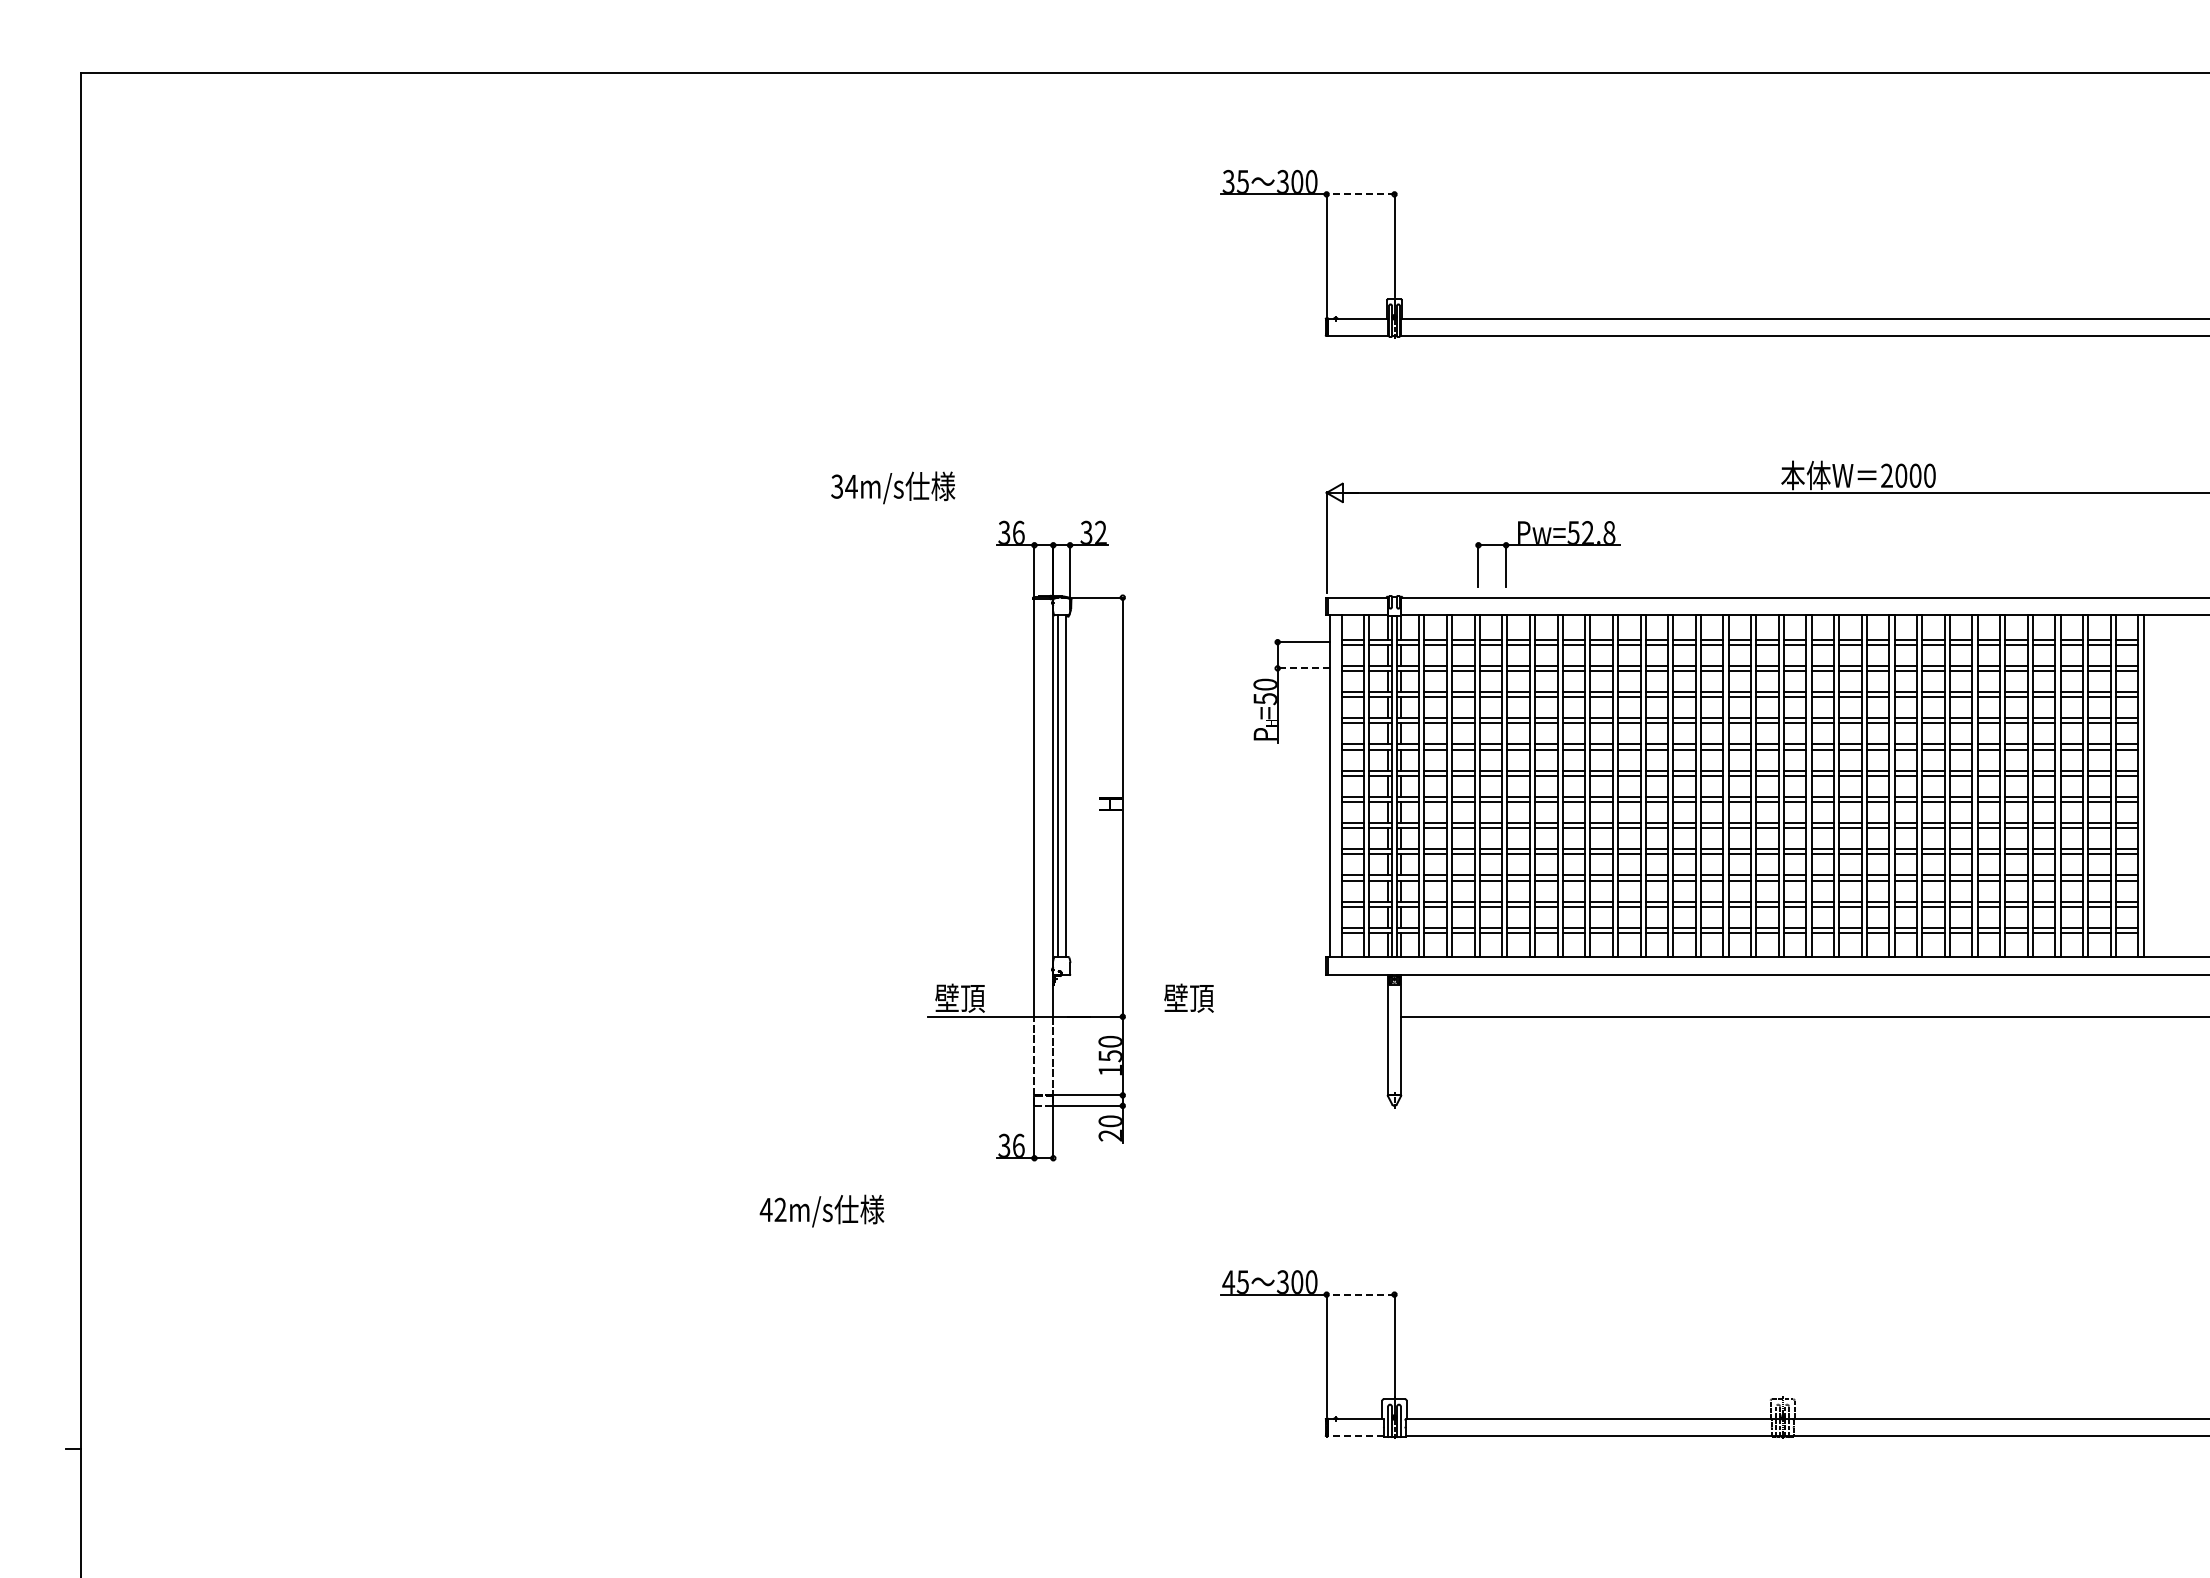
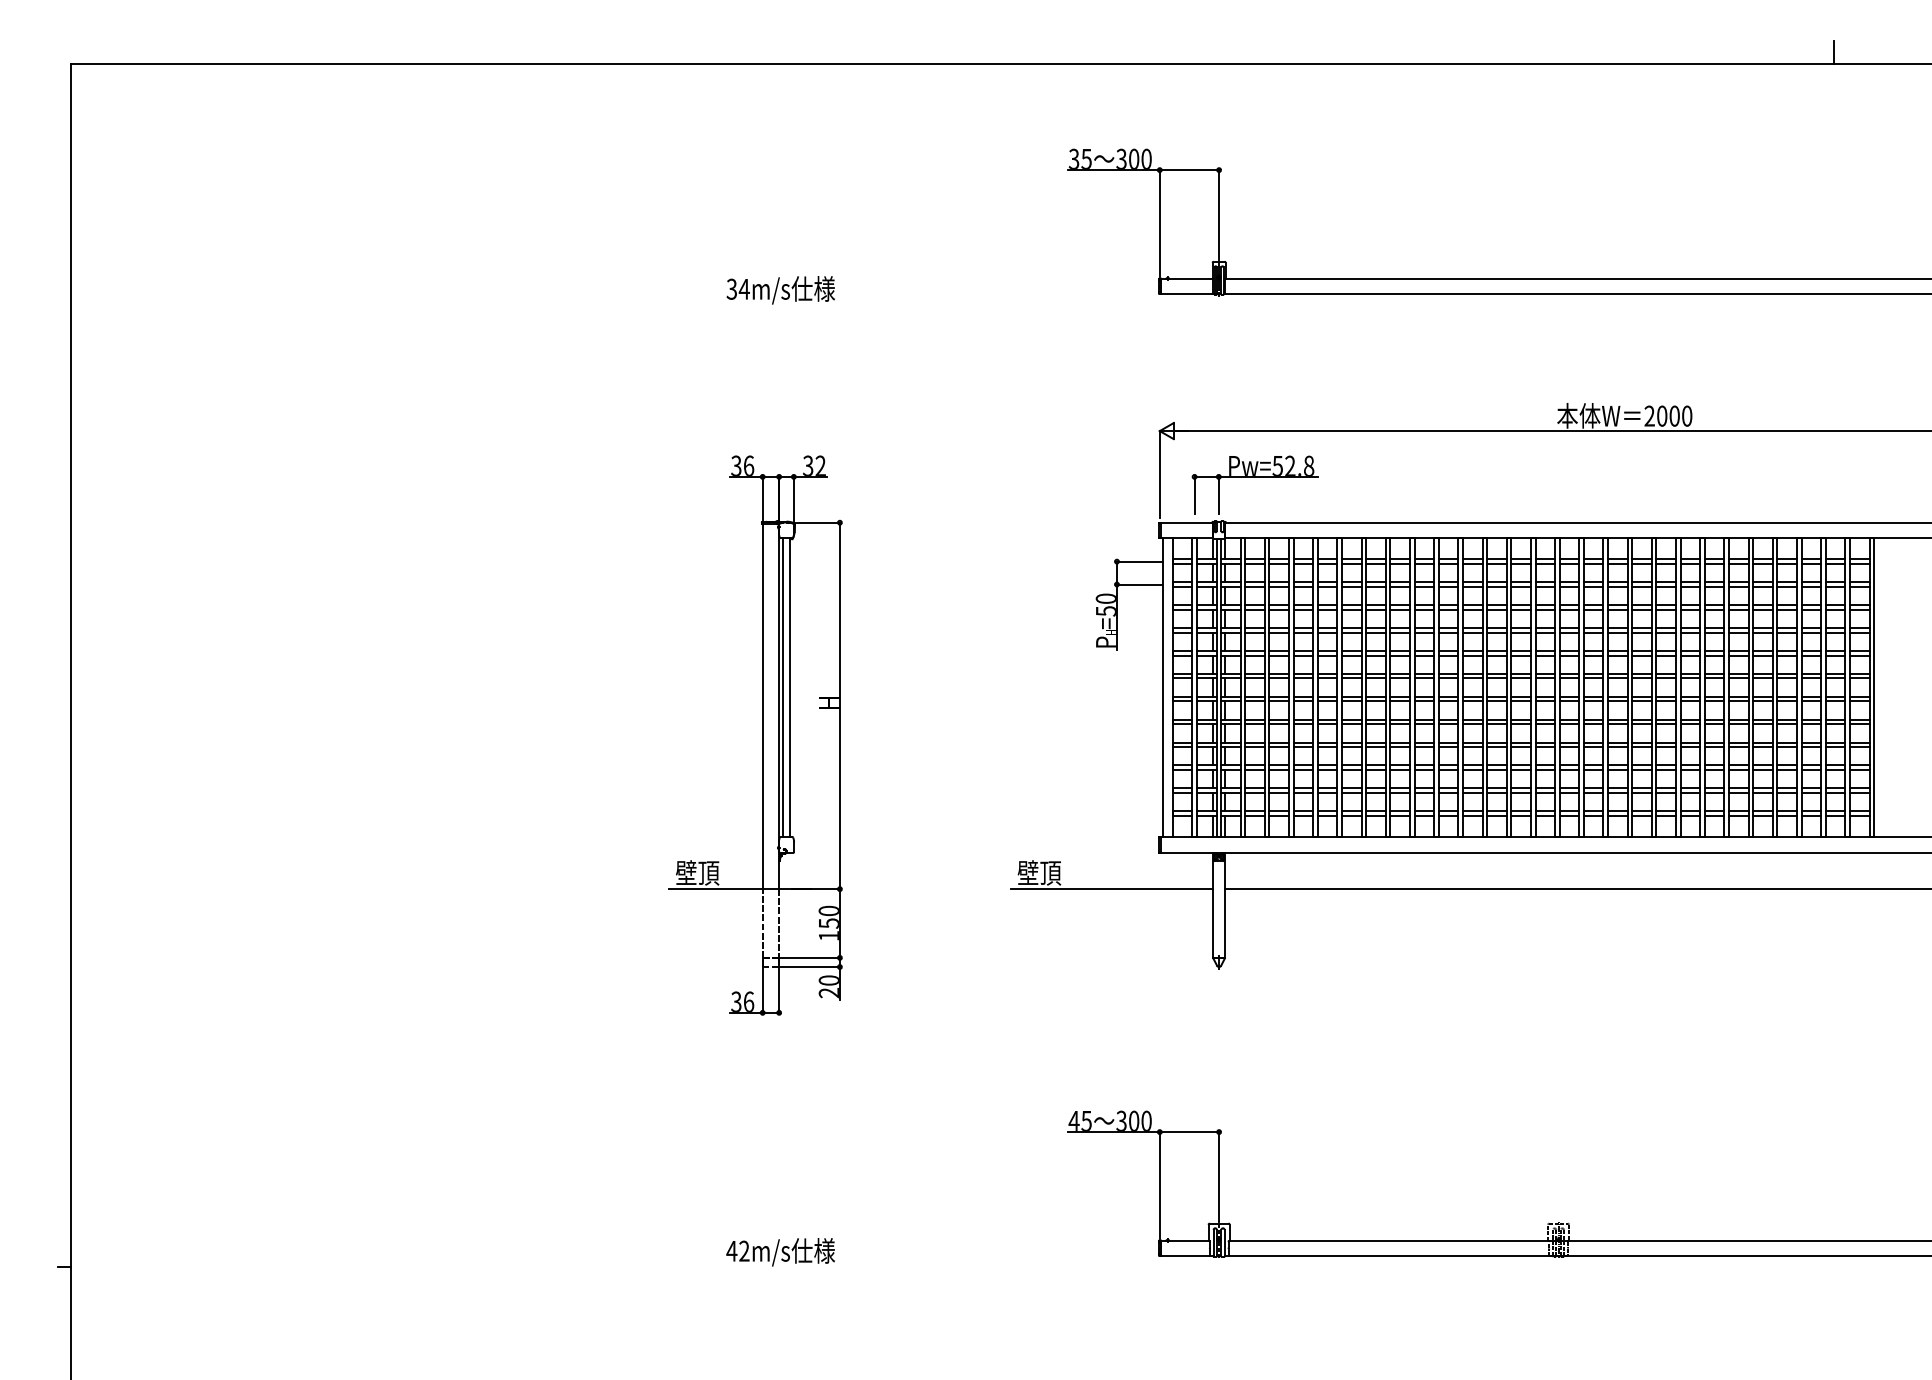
line: (2098, 60) -> (1834, 53), added
line: (1360, 194) -> (1189, 170), dashed -> solid
text: (893, 487) -> (781, 290), moved
part: (1547, 545) -> (1254, 477), moved
line: (1302, 668) -> (1138, 584), dashed -> solid
part: (1033, 840) -> (761, 735), moved
line: (1271, 1016) -> (1111, 888), added
text: (821, 1210) -> (780, 1251), moved
line: (1360, 1294) -> (1189, 1131), dashed -> solid
line: (1355, 1435) -> (1185, 1255), dashed -> solid

